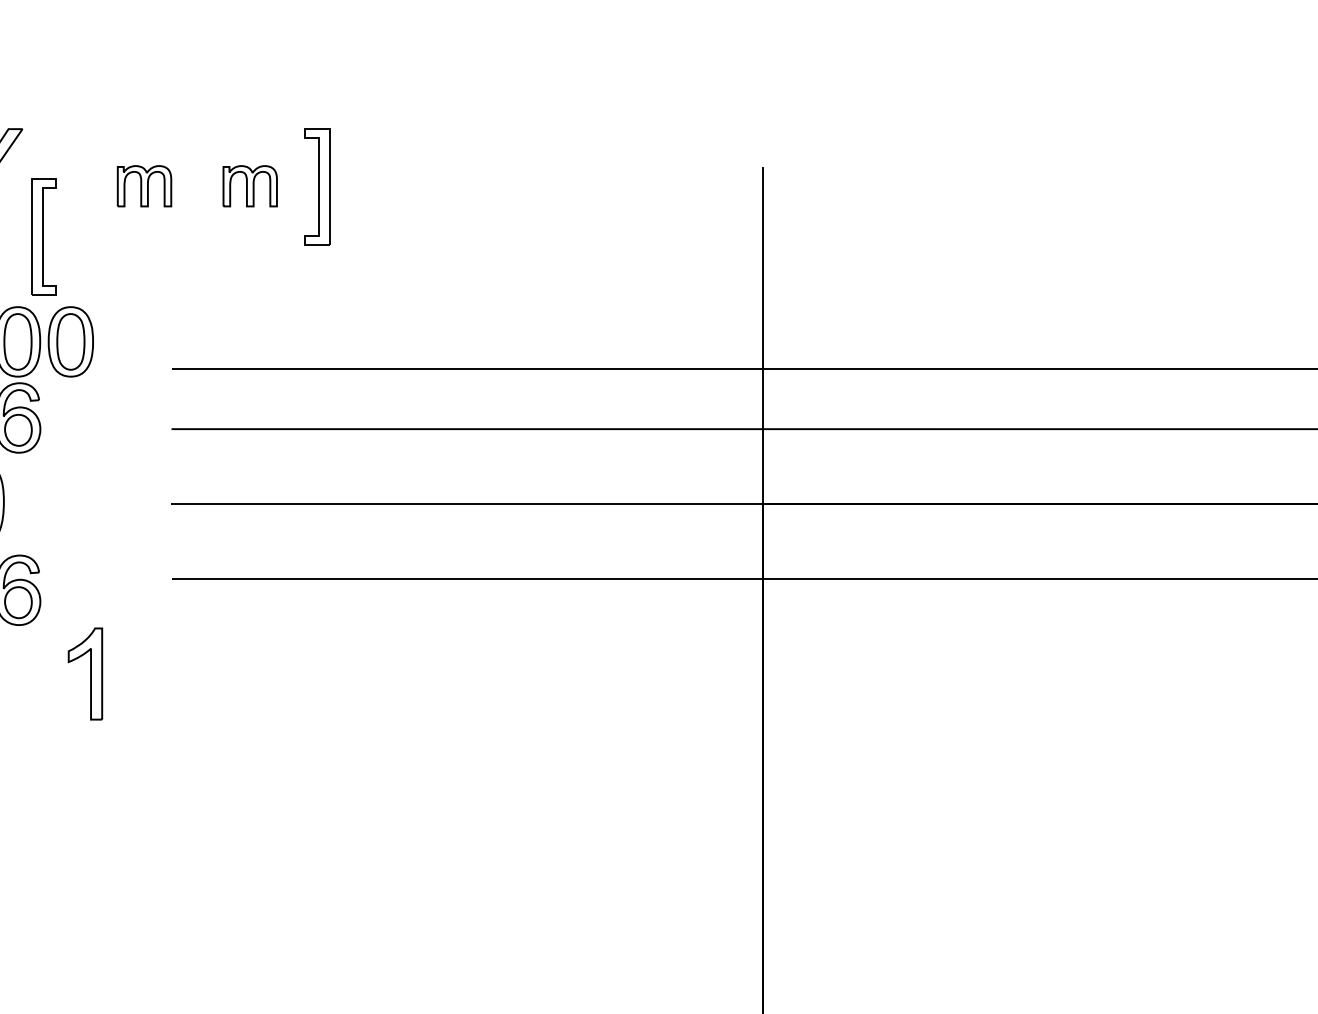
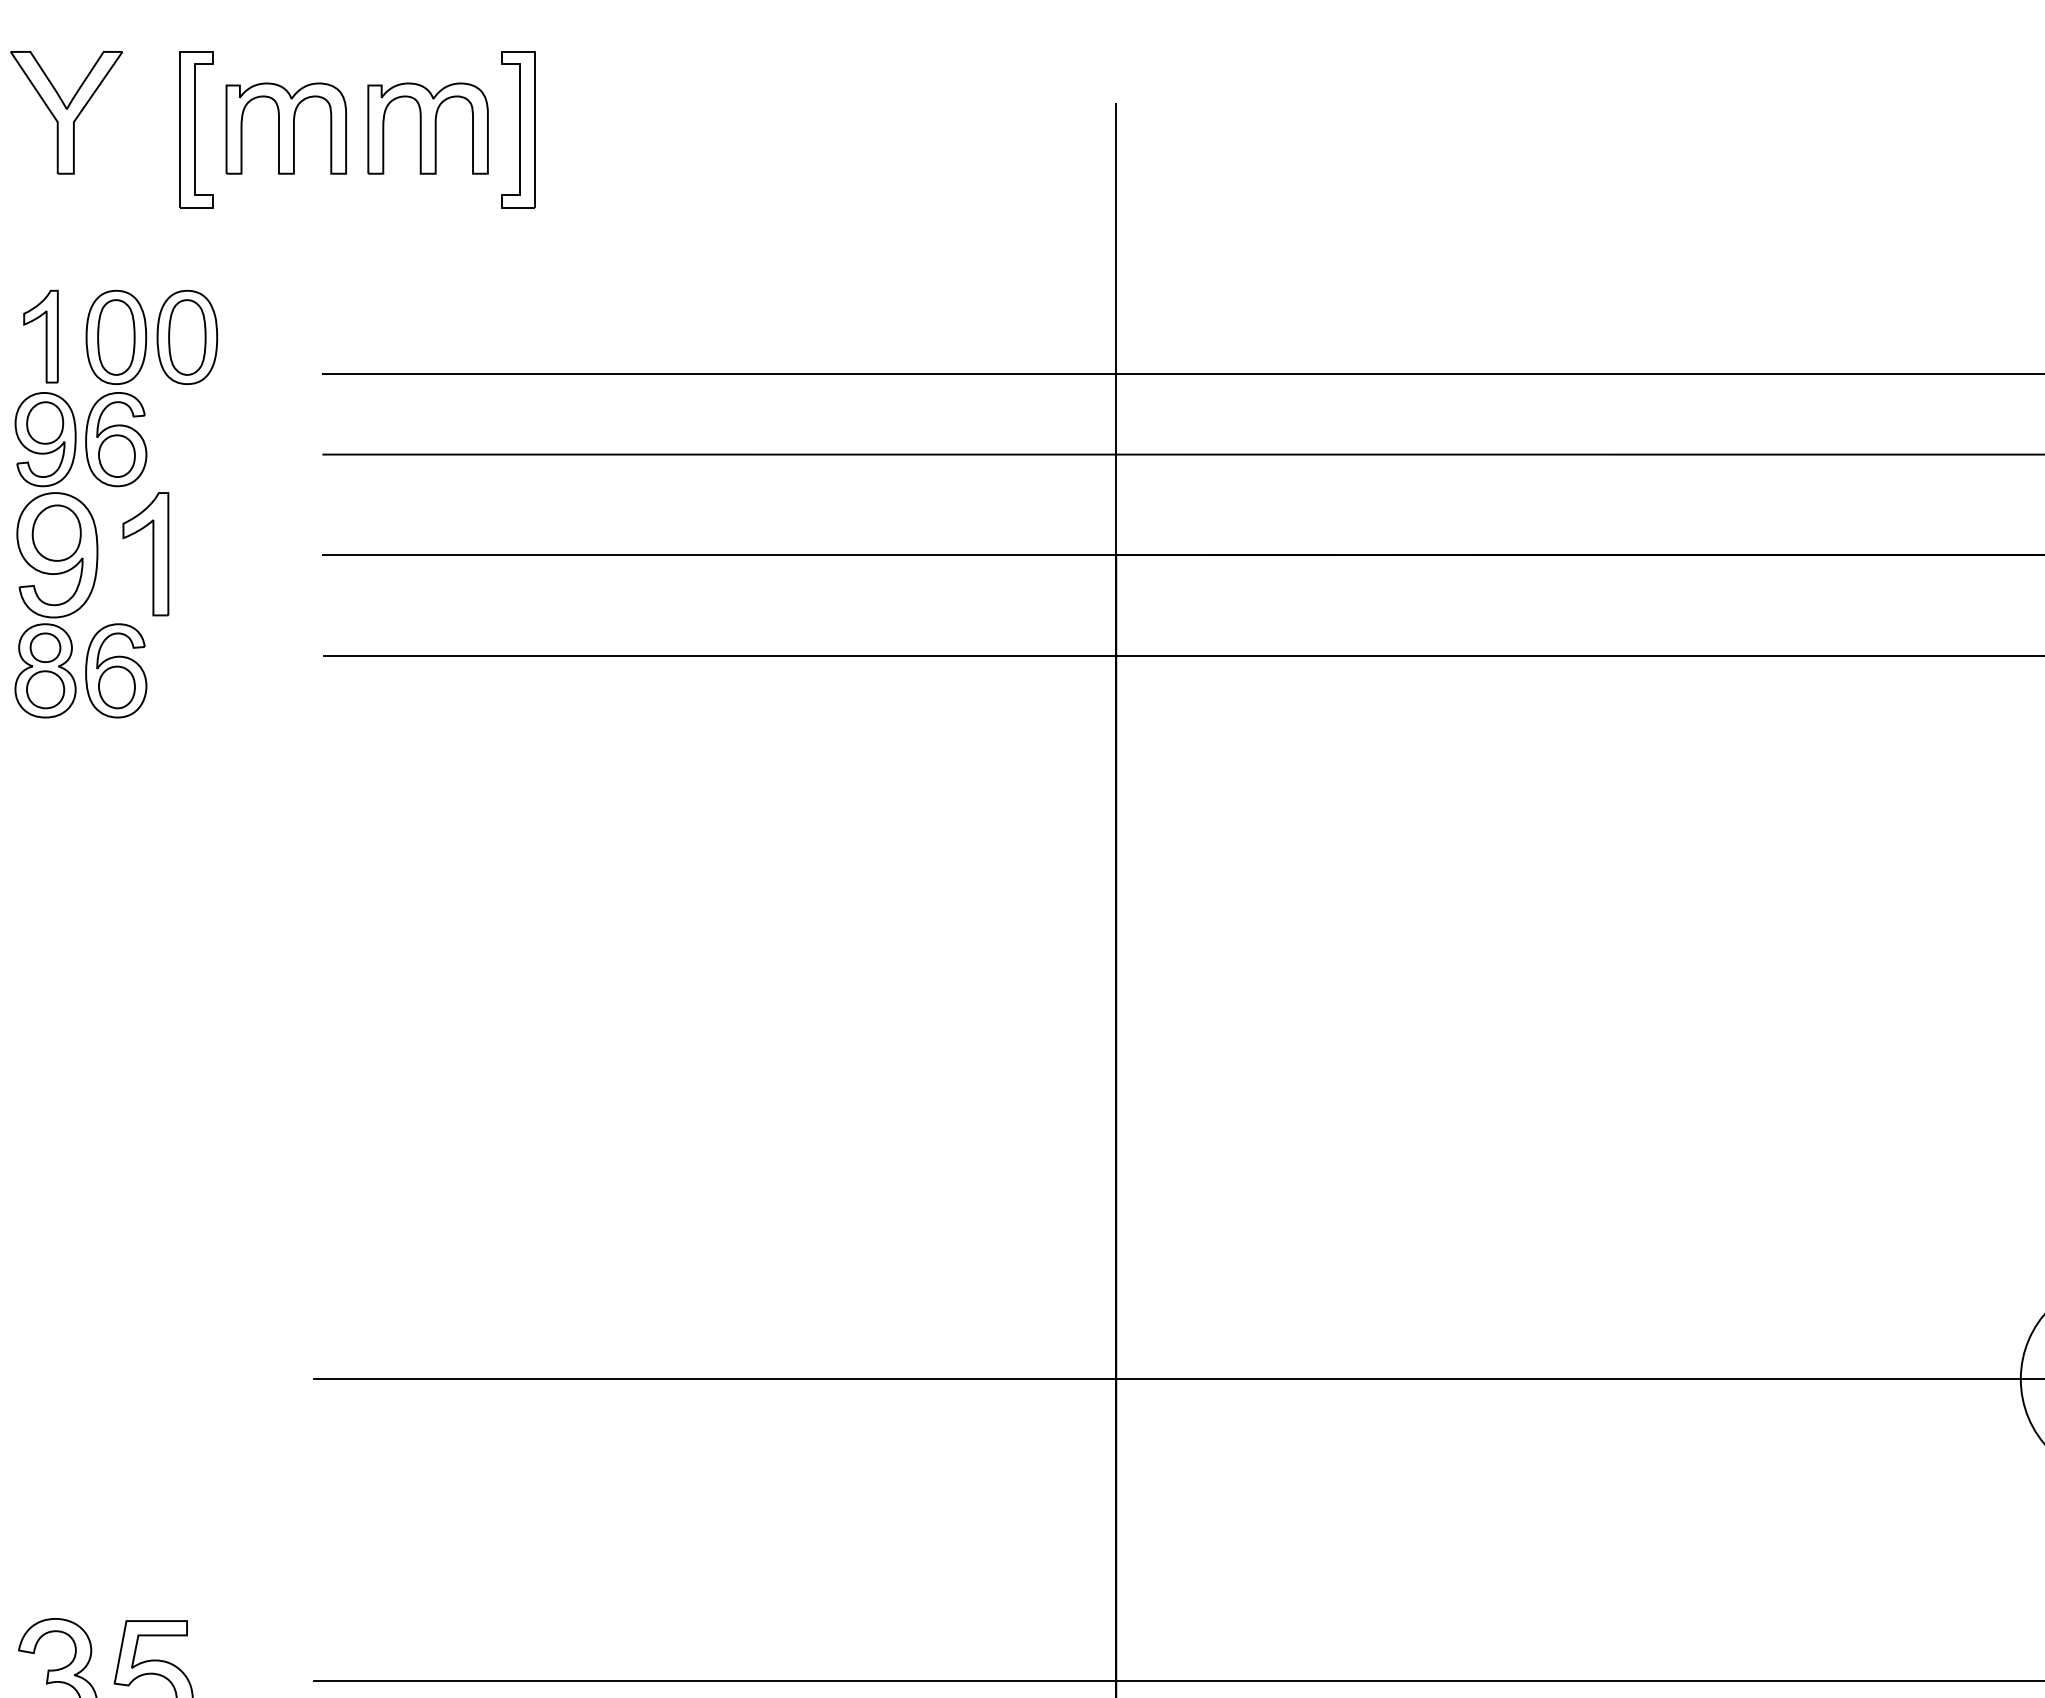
part: (144, 186) -> (285, 128), size x1.67
part: (249, 186) -> (427, 128), size x1.67
part: (44, 236) -> (196, 129), moved
part: (90, 674) -> (152, 554), moved

